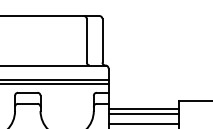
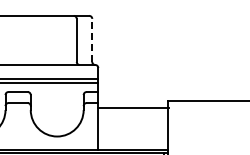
line: (102, 40) -> (92, 40), solid -> dashed
line: (144, 113) -> (133, 112), removed
line: (144, 124) -> (133, 123), removed

